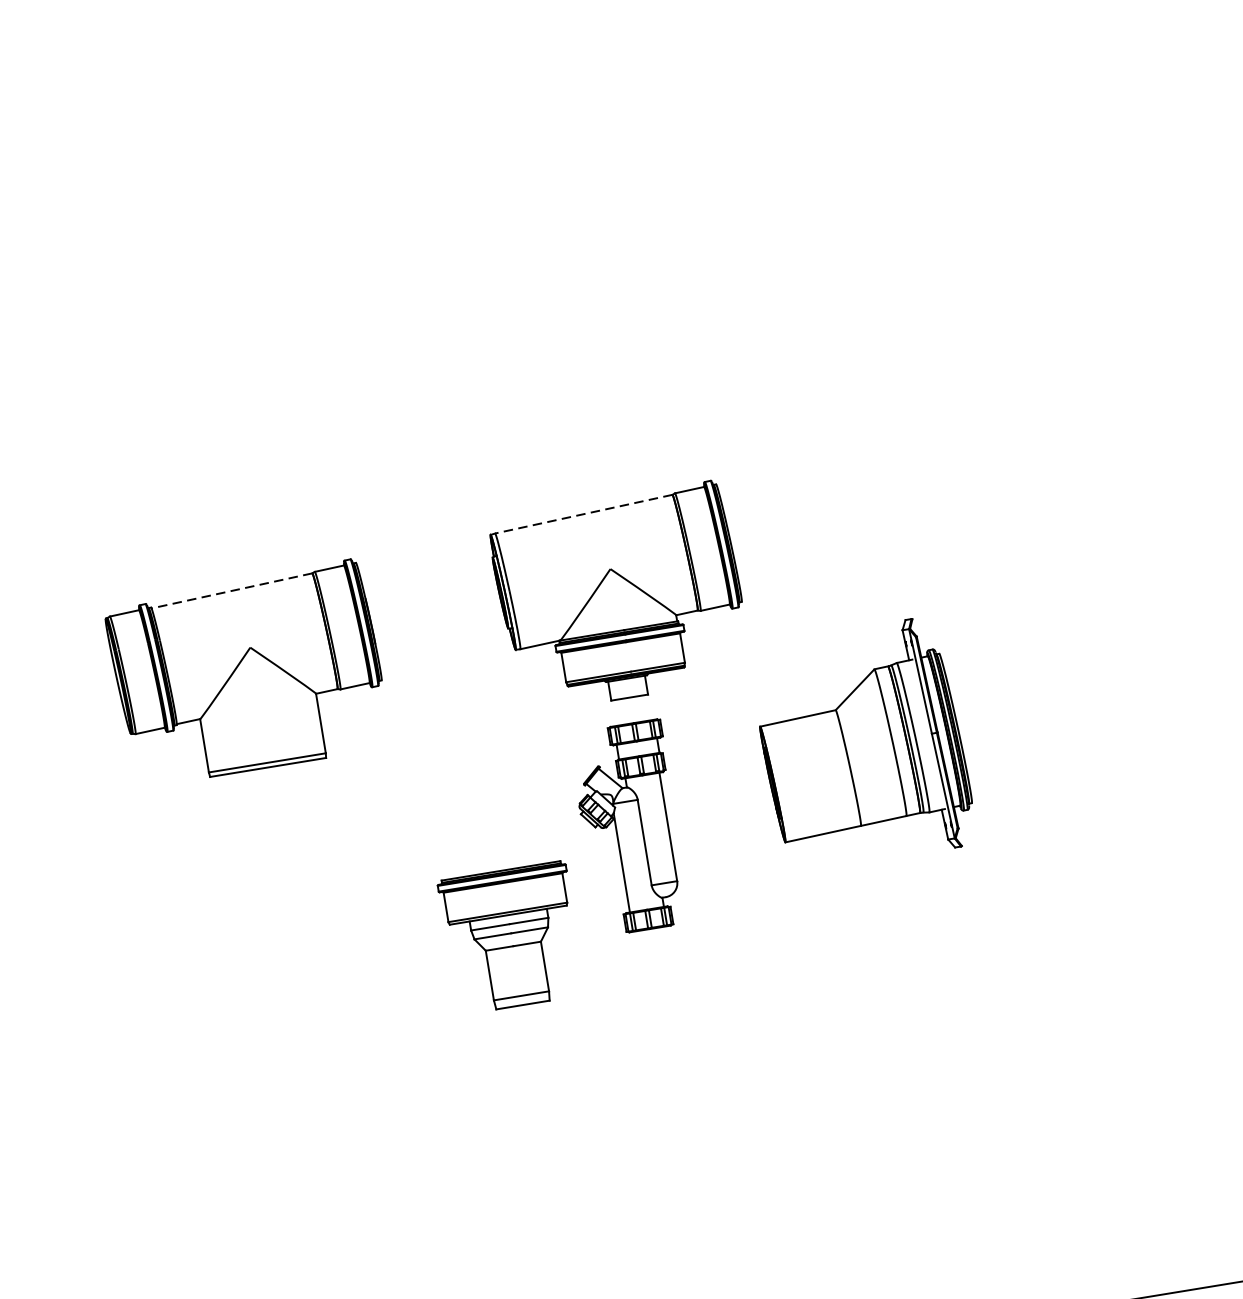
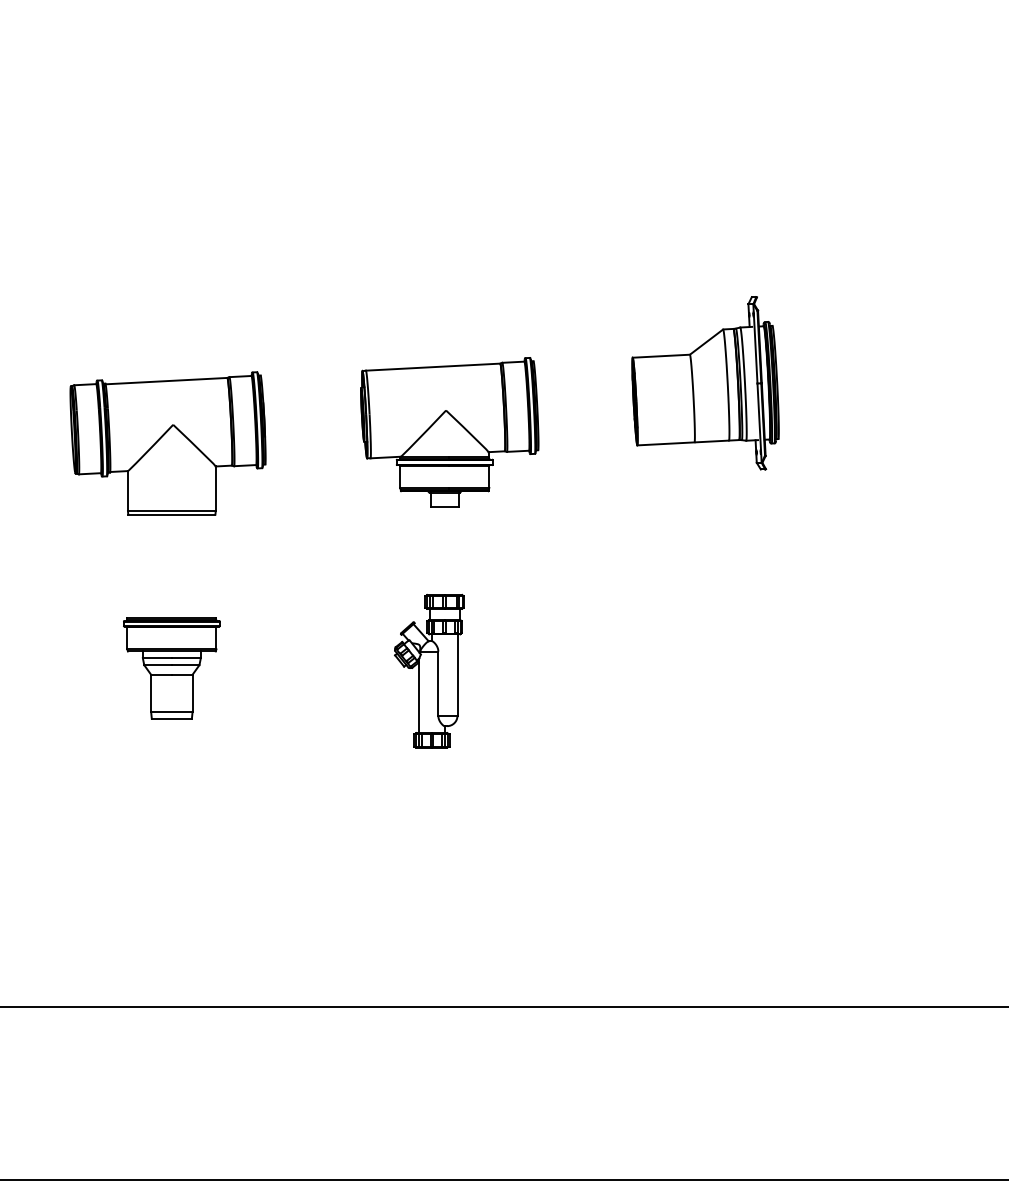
line: (583, 514) -> (432, 367), dashed -> solid
line: (231, 591) -> (166, 381), dashed -> solid
part: (862, 745) -> (705, 383), moved
part: (630, 826) -> (429, 670), moved
part: (511, 937) -> (171, 668), moved

